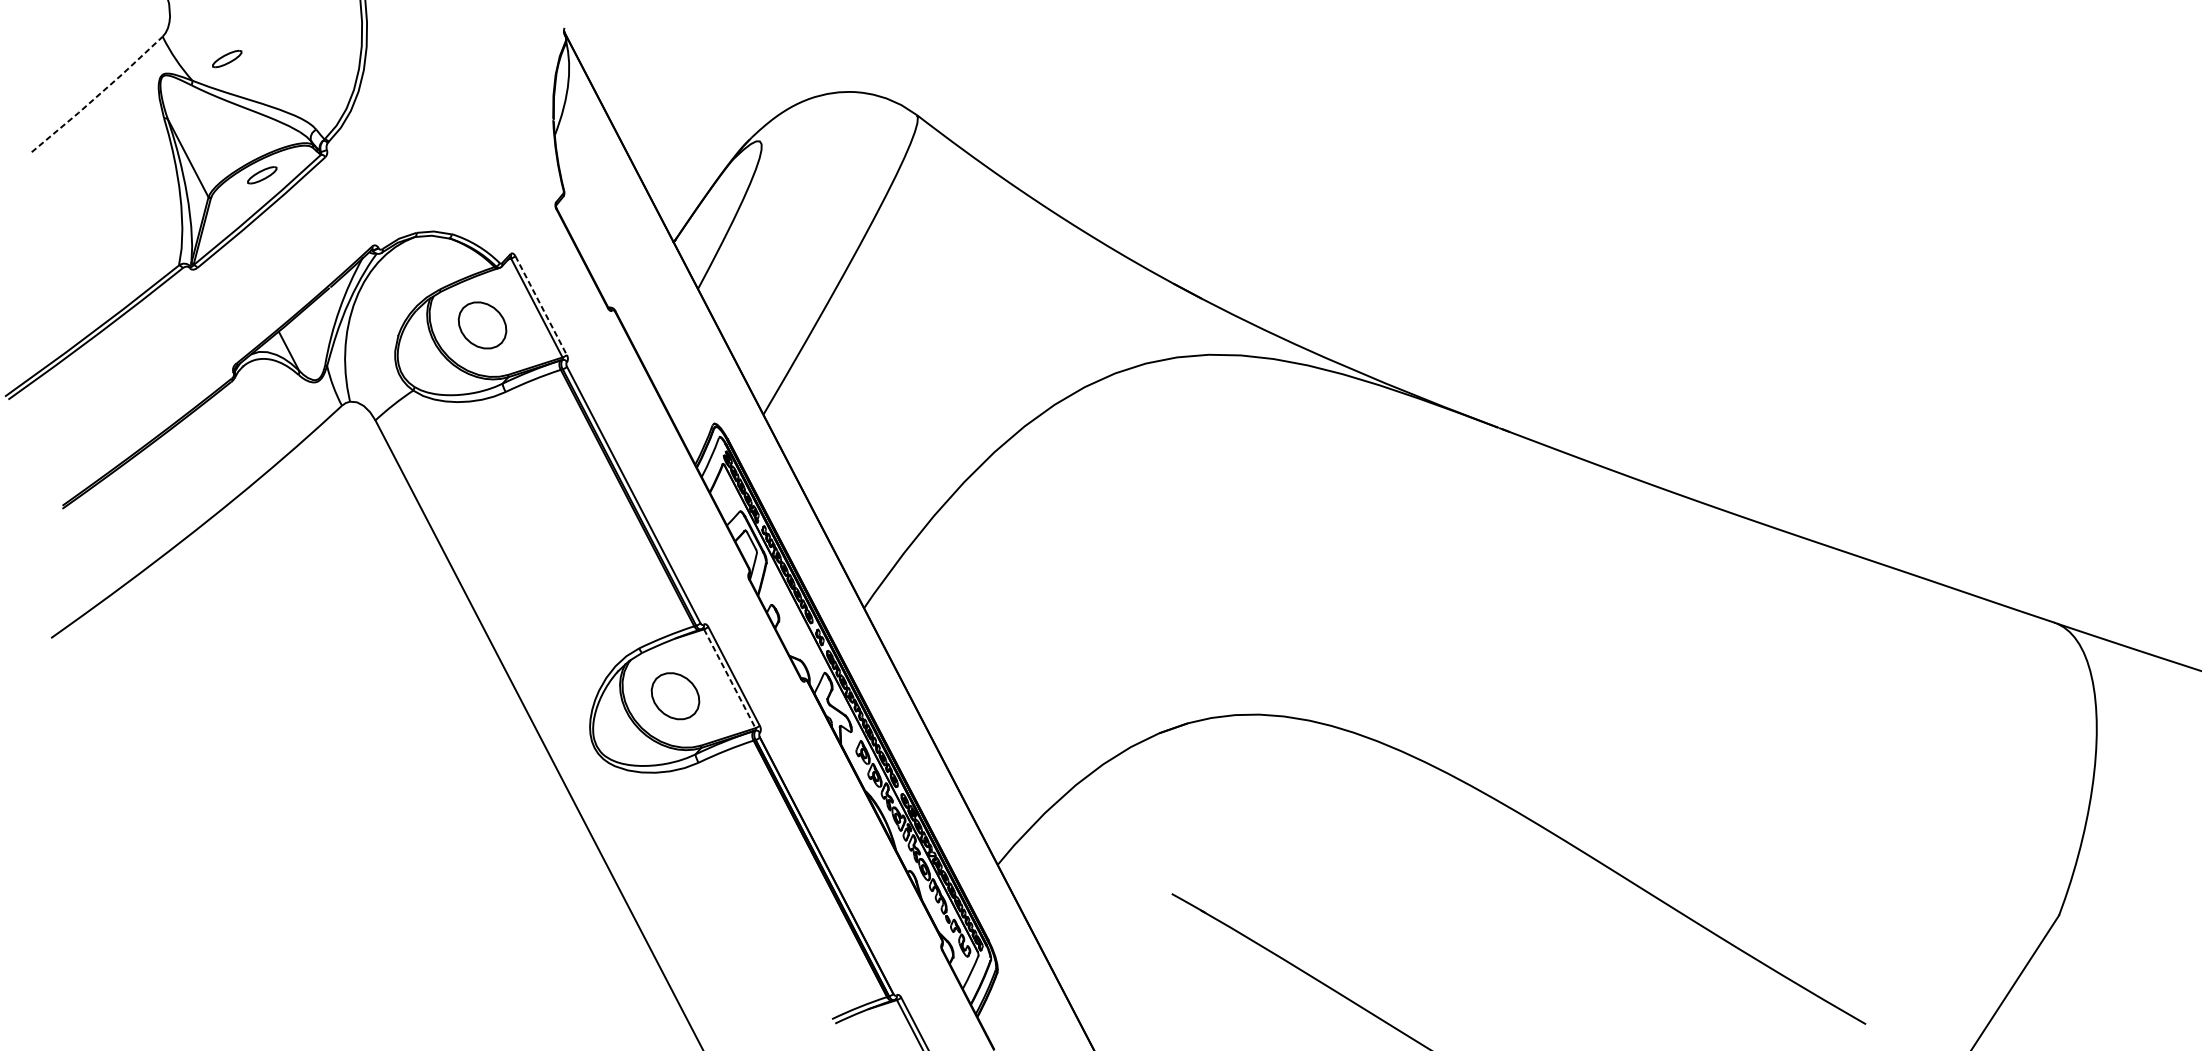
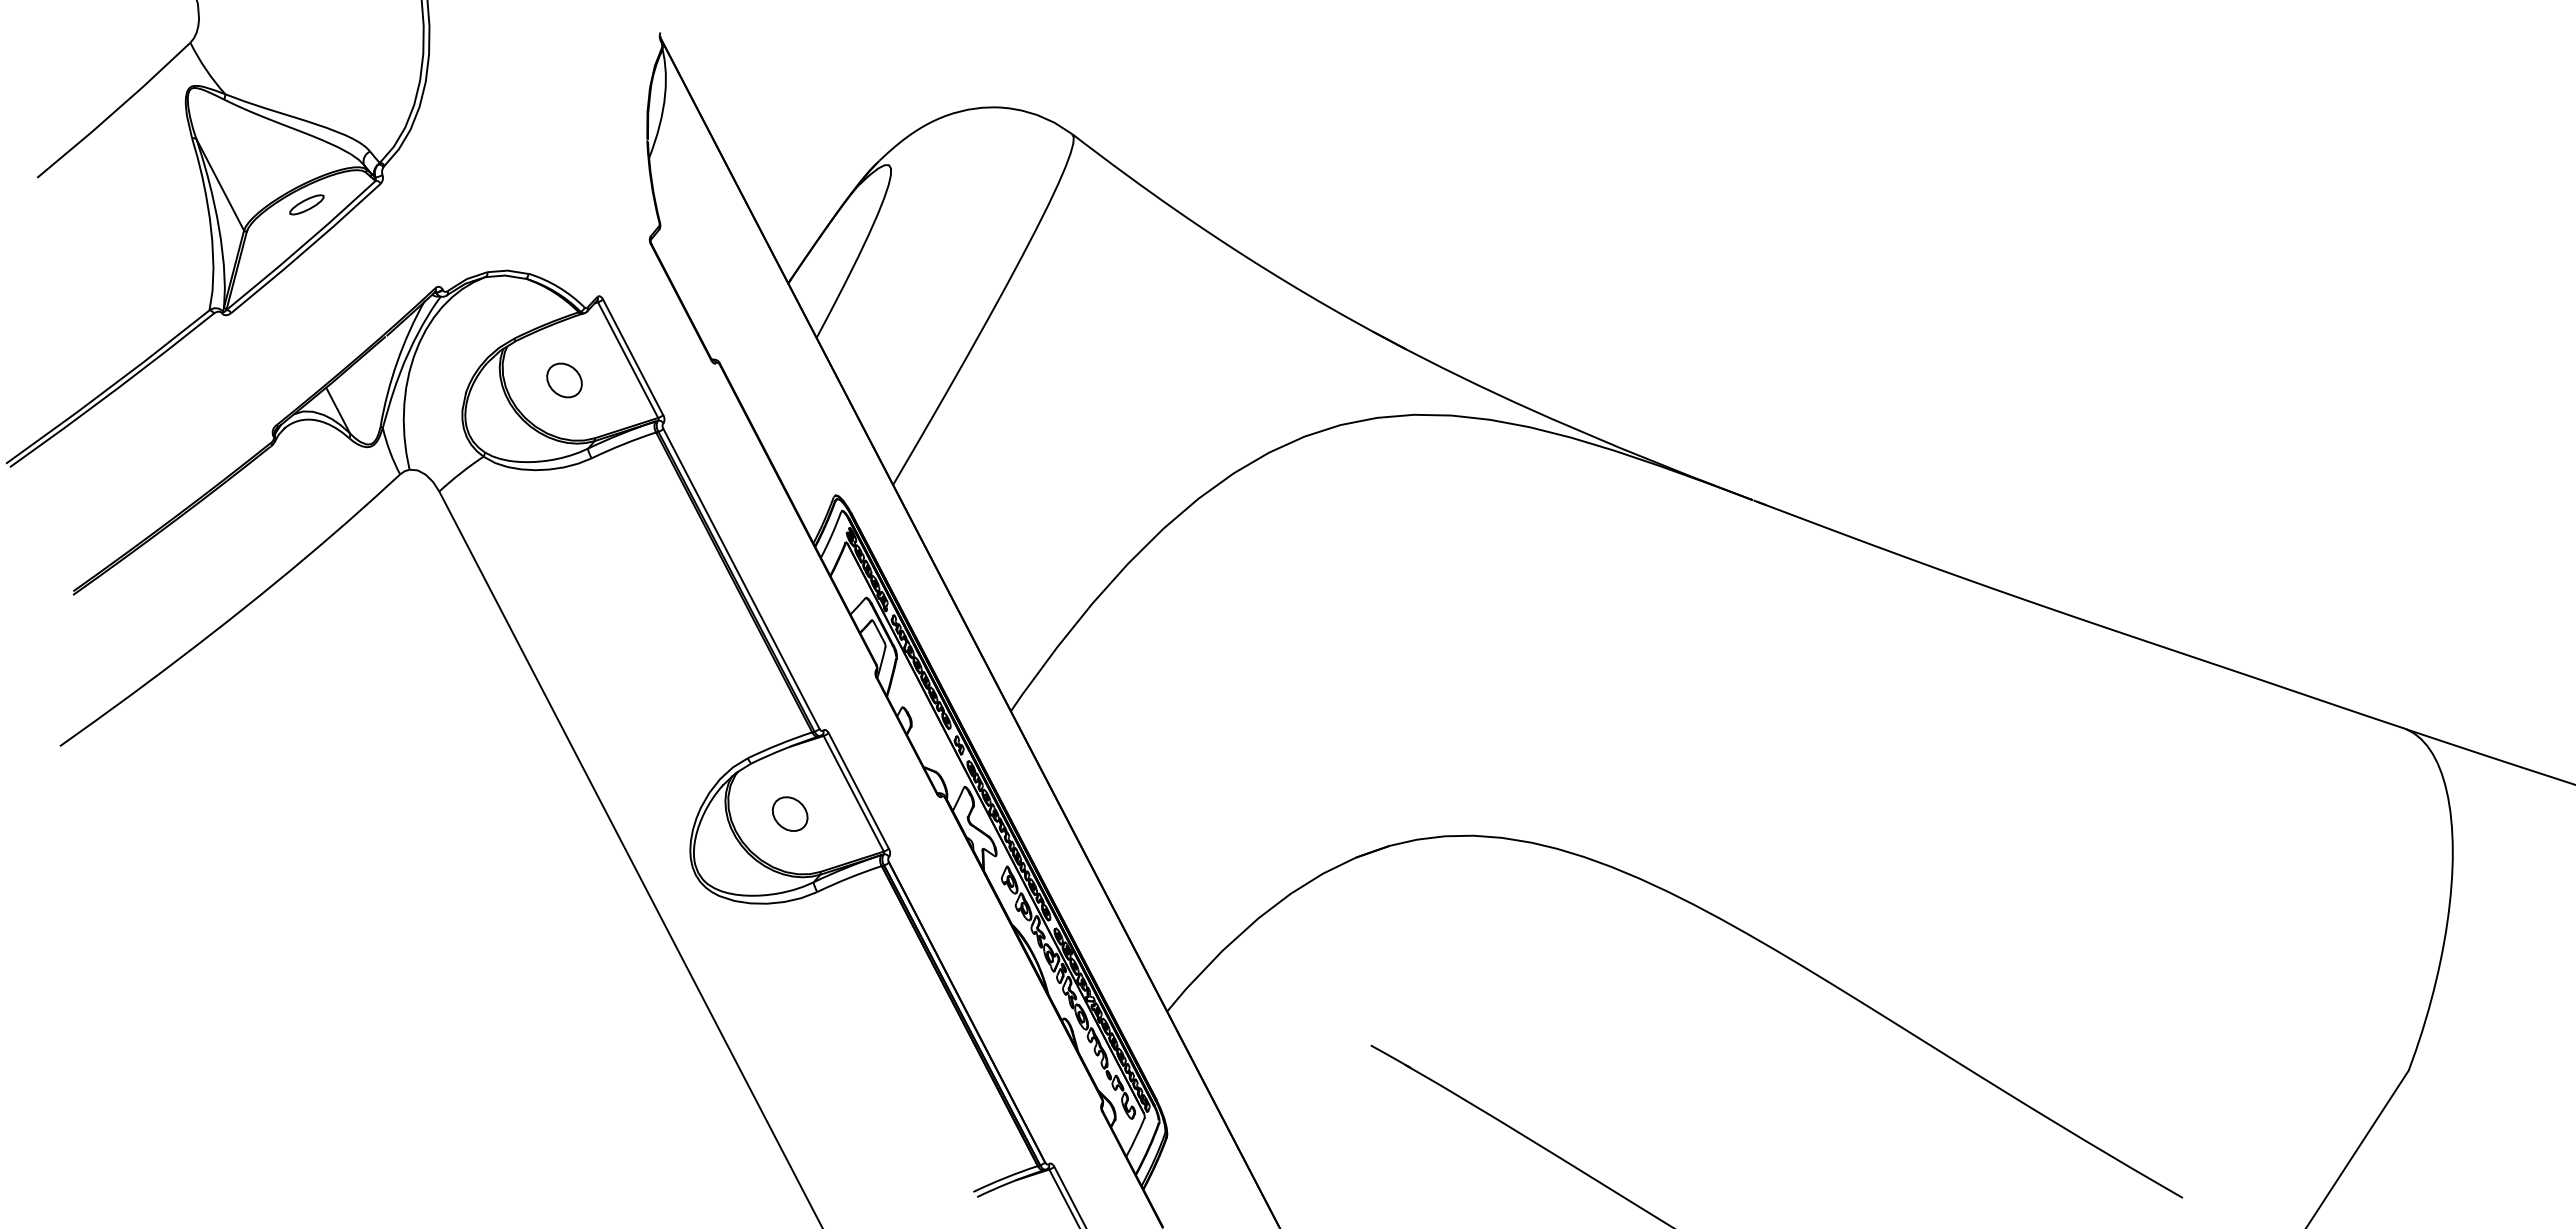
part: (226, 58) -> (265, 68), removed
line: (97, 95) -> (114, 111), dashed -> solid
line: (541, 305) -> (633, 357), dashed -> solid
part: (482, 325) -> (564, 380), size x0.62
line: (730, 679) -> (854, 794), dashed -> solid
part: (674, 695) -> (789, 813), size x0.62

